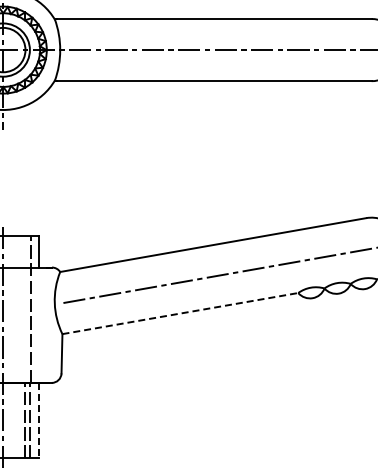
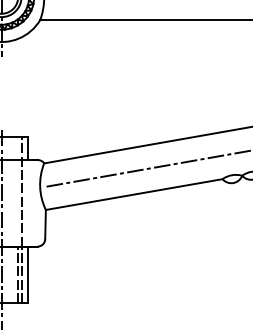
line: (180, 313) -> (134, 194), dashed -> solid
line: (38, 420) -> (27, 274), dashed -> solid

